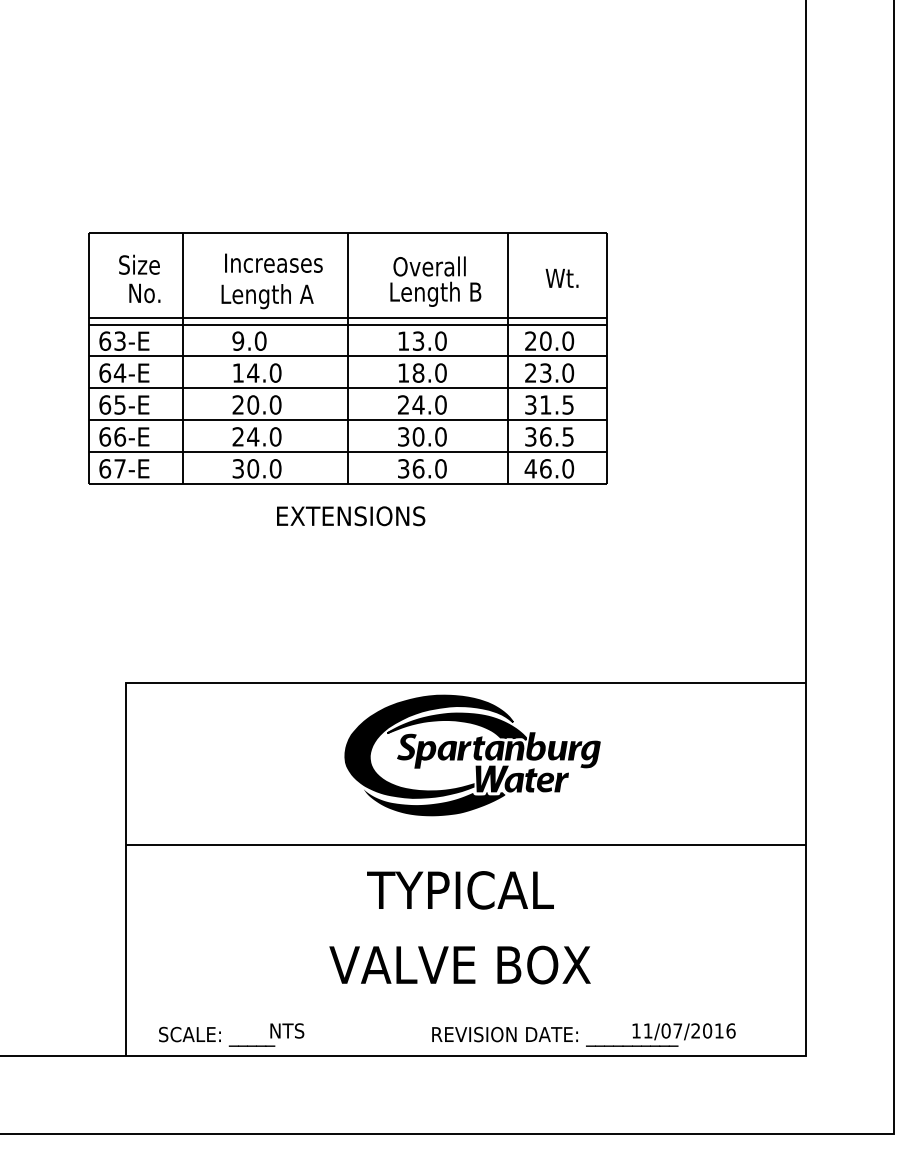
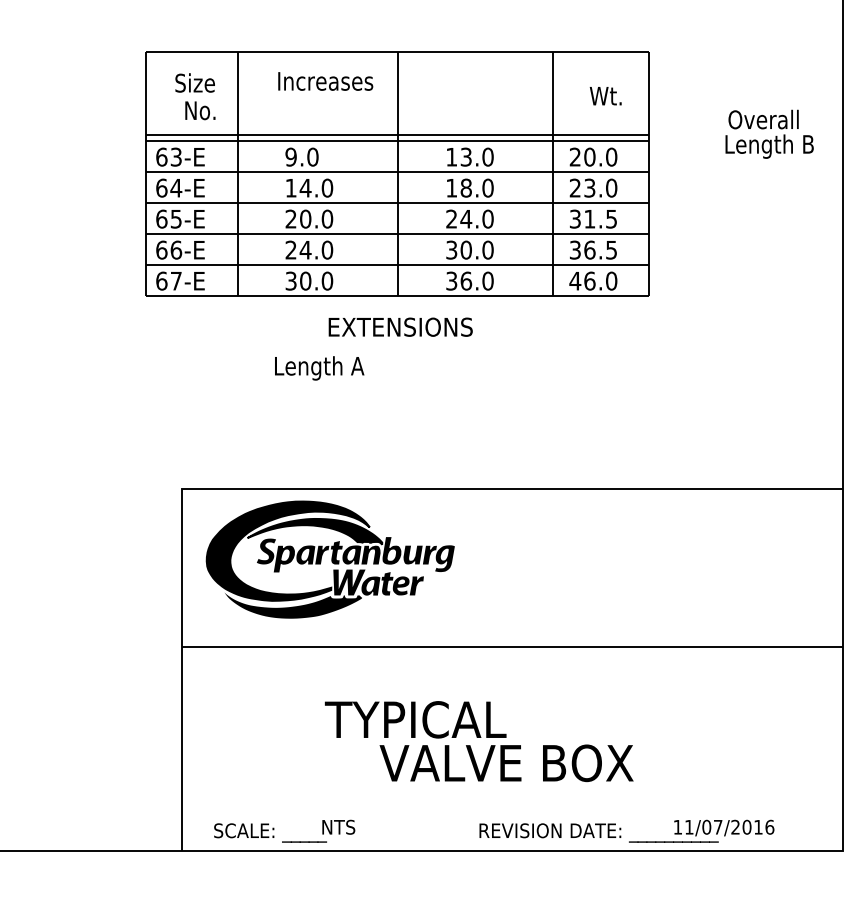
text: (435, 281) -> (769, 134), moved
text: (267, 296) -> (319, 368), moved
part: (472, 755) -> (330, 559), moved
text: (460, 890) -> (415, 719), moved

